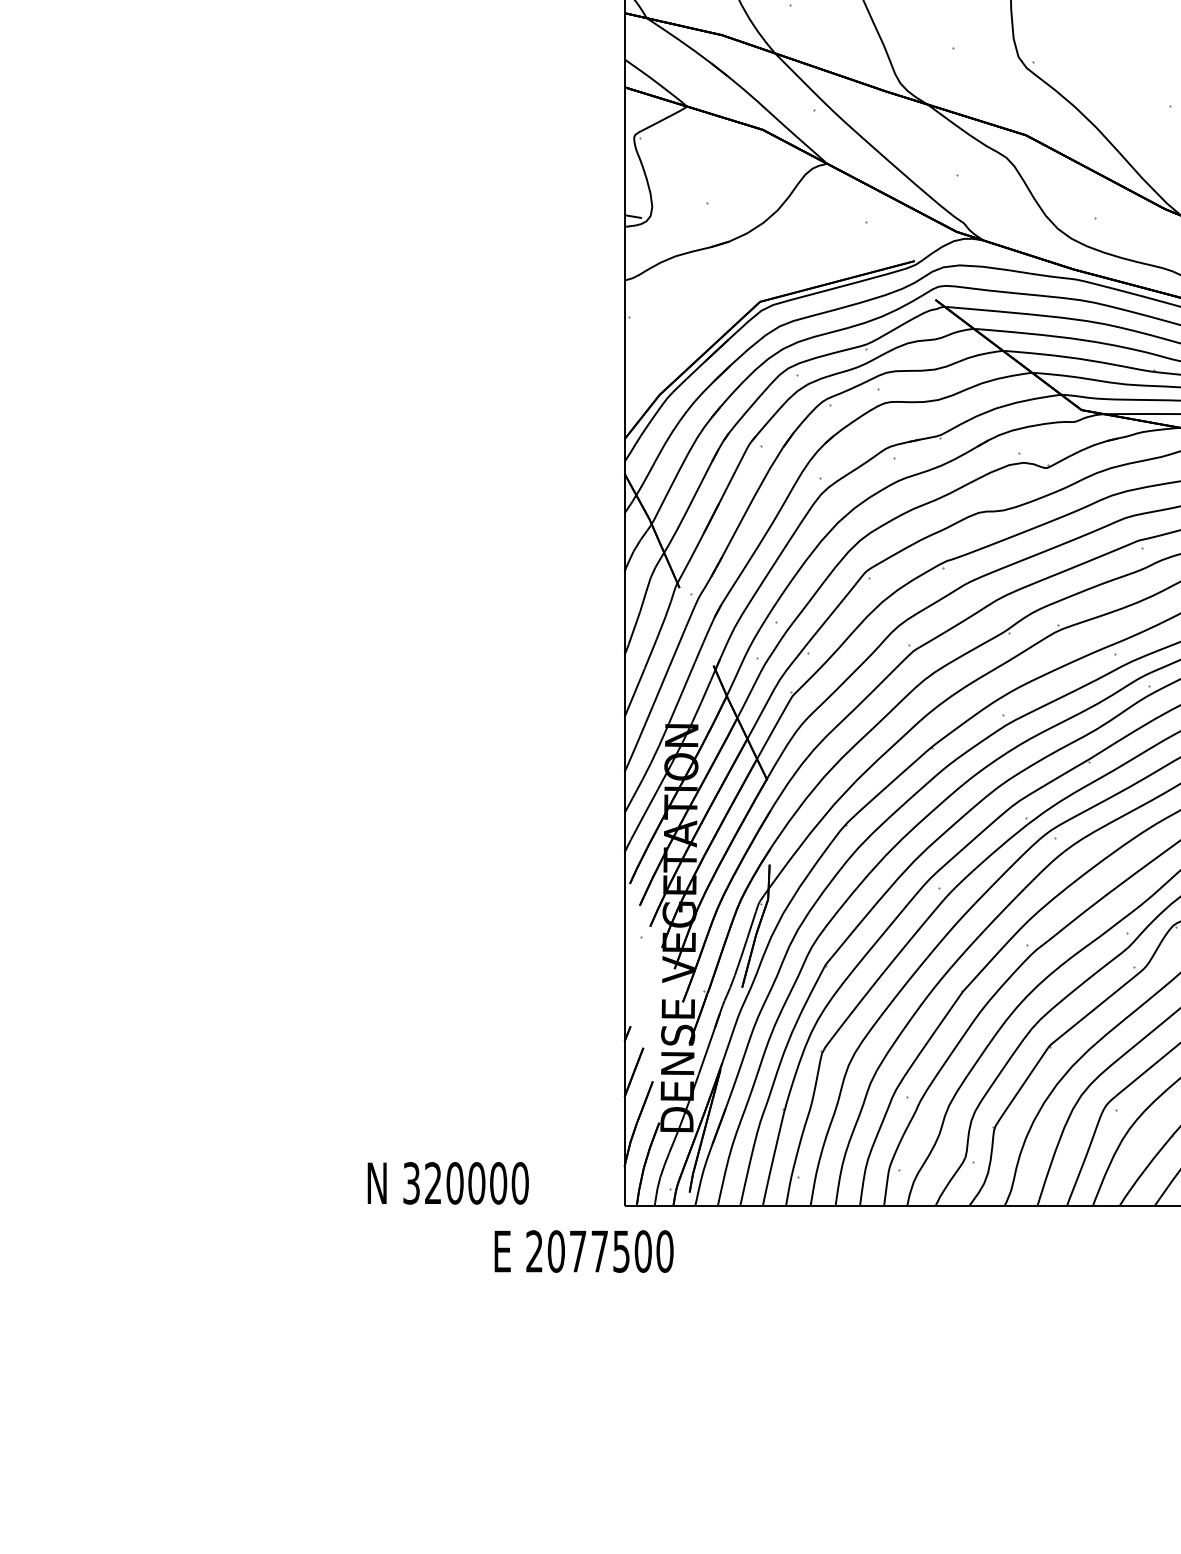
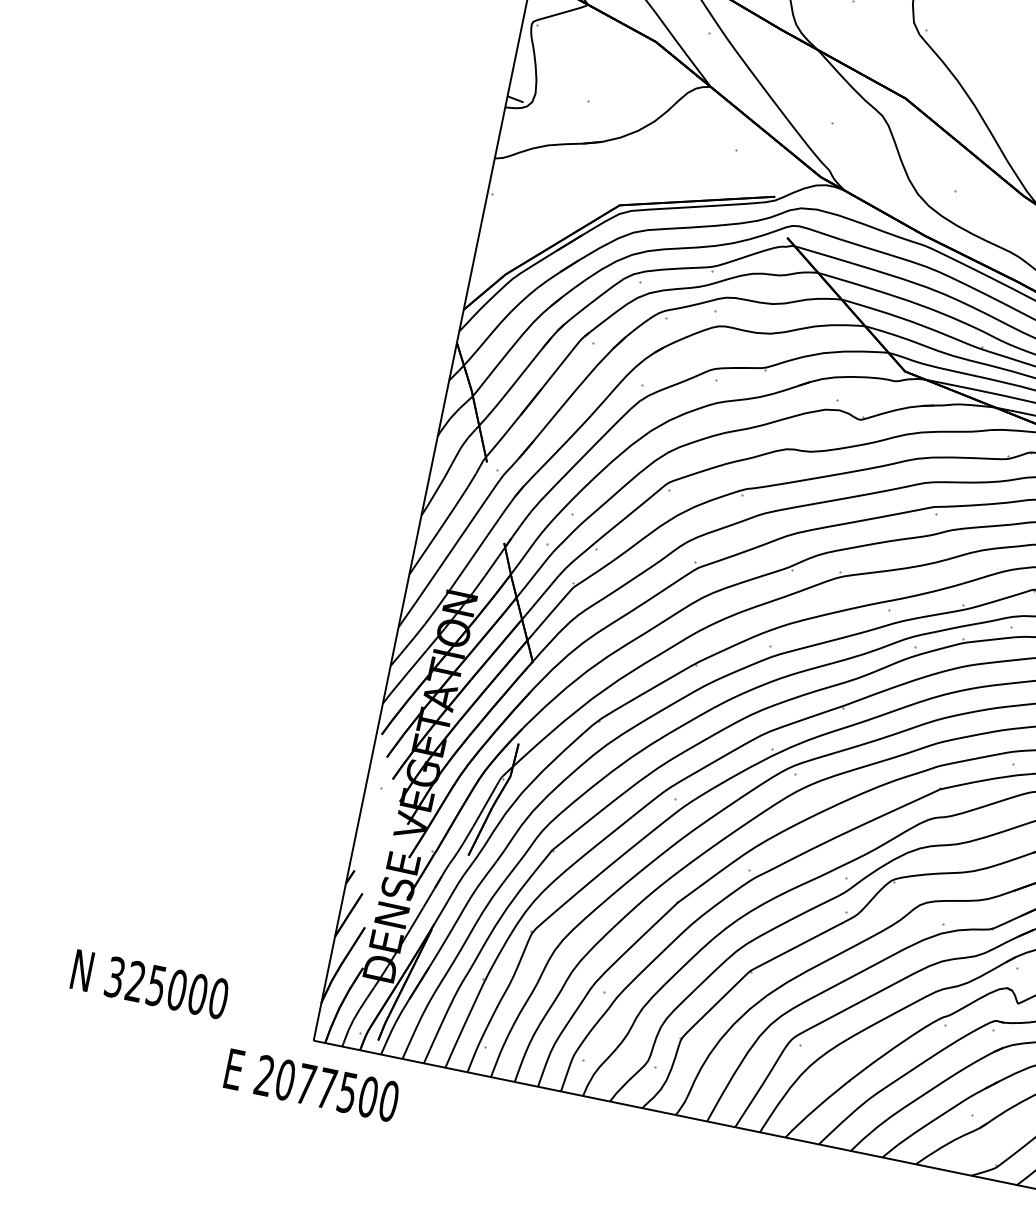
text: (454, 1183) -> (155, 985), 320000 -> 325000
text: (583, 1251) -> (311, 1085), moved

